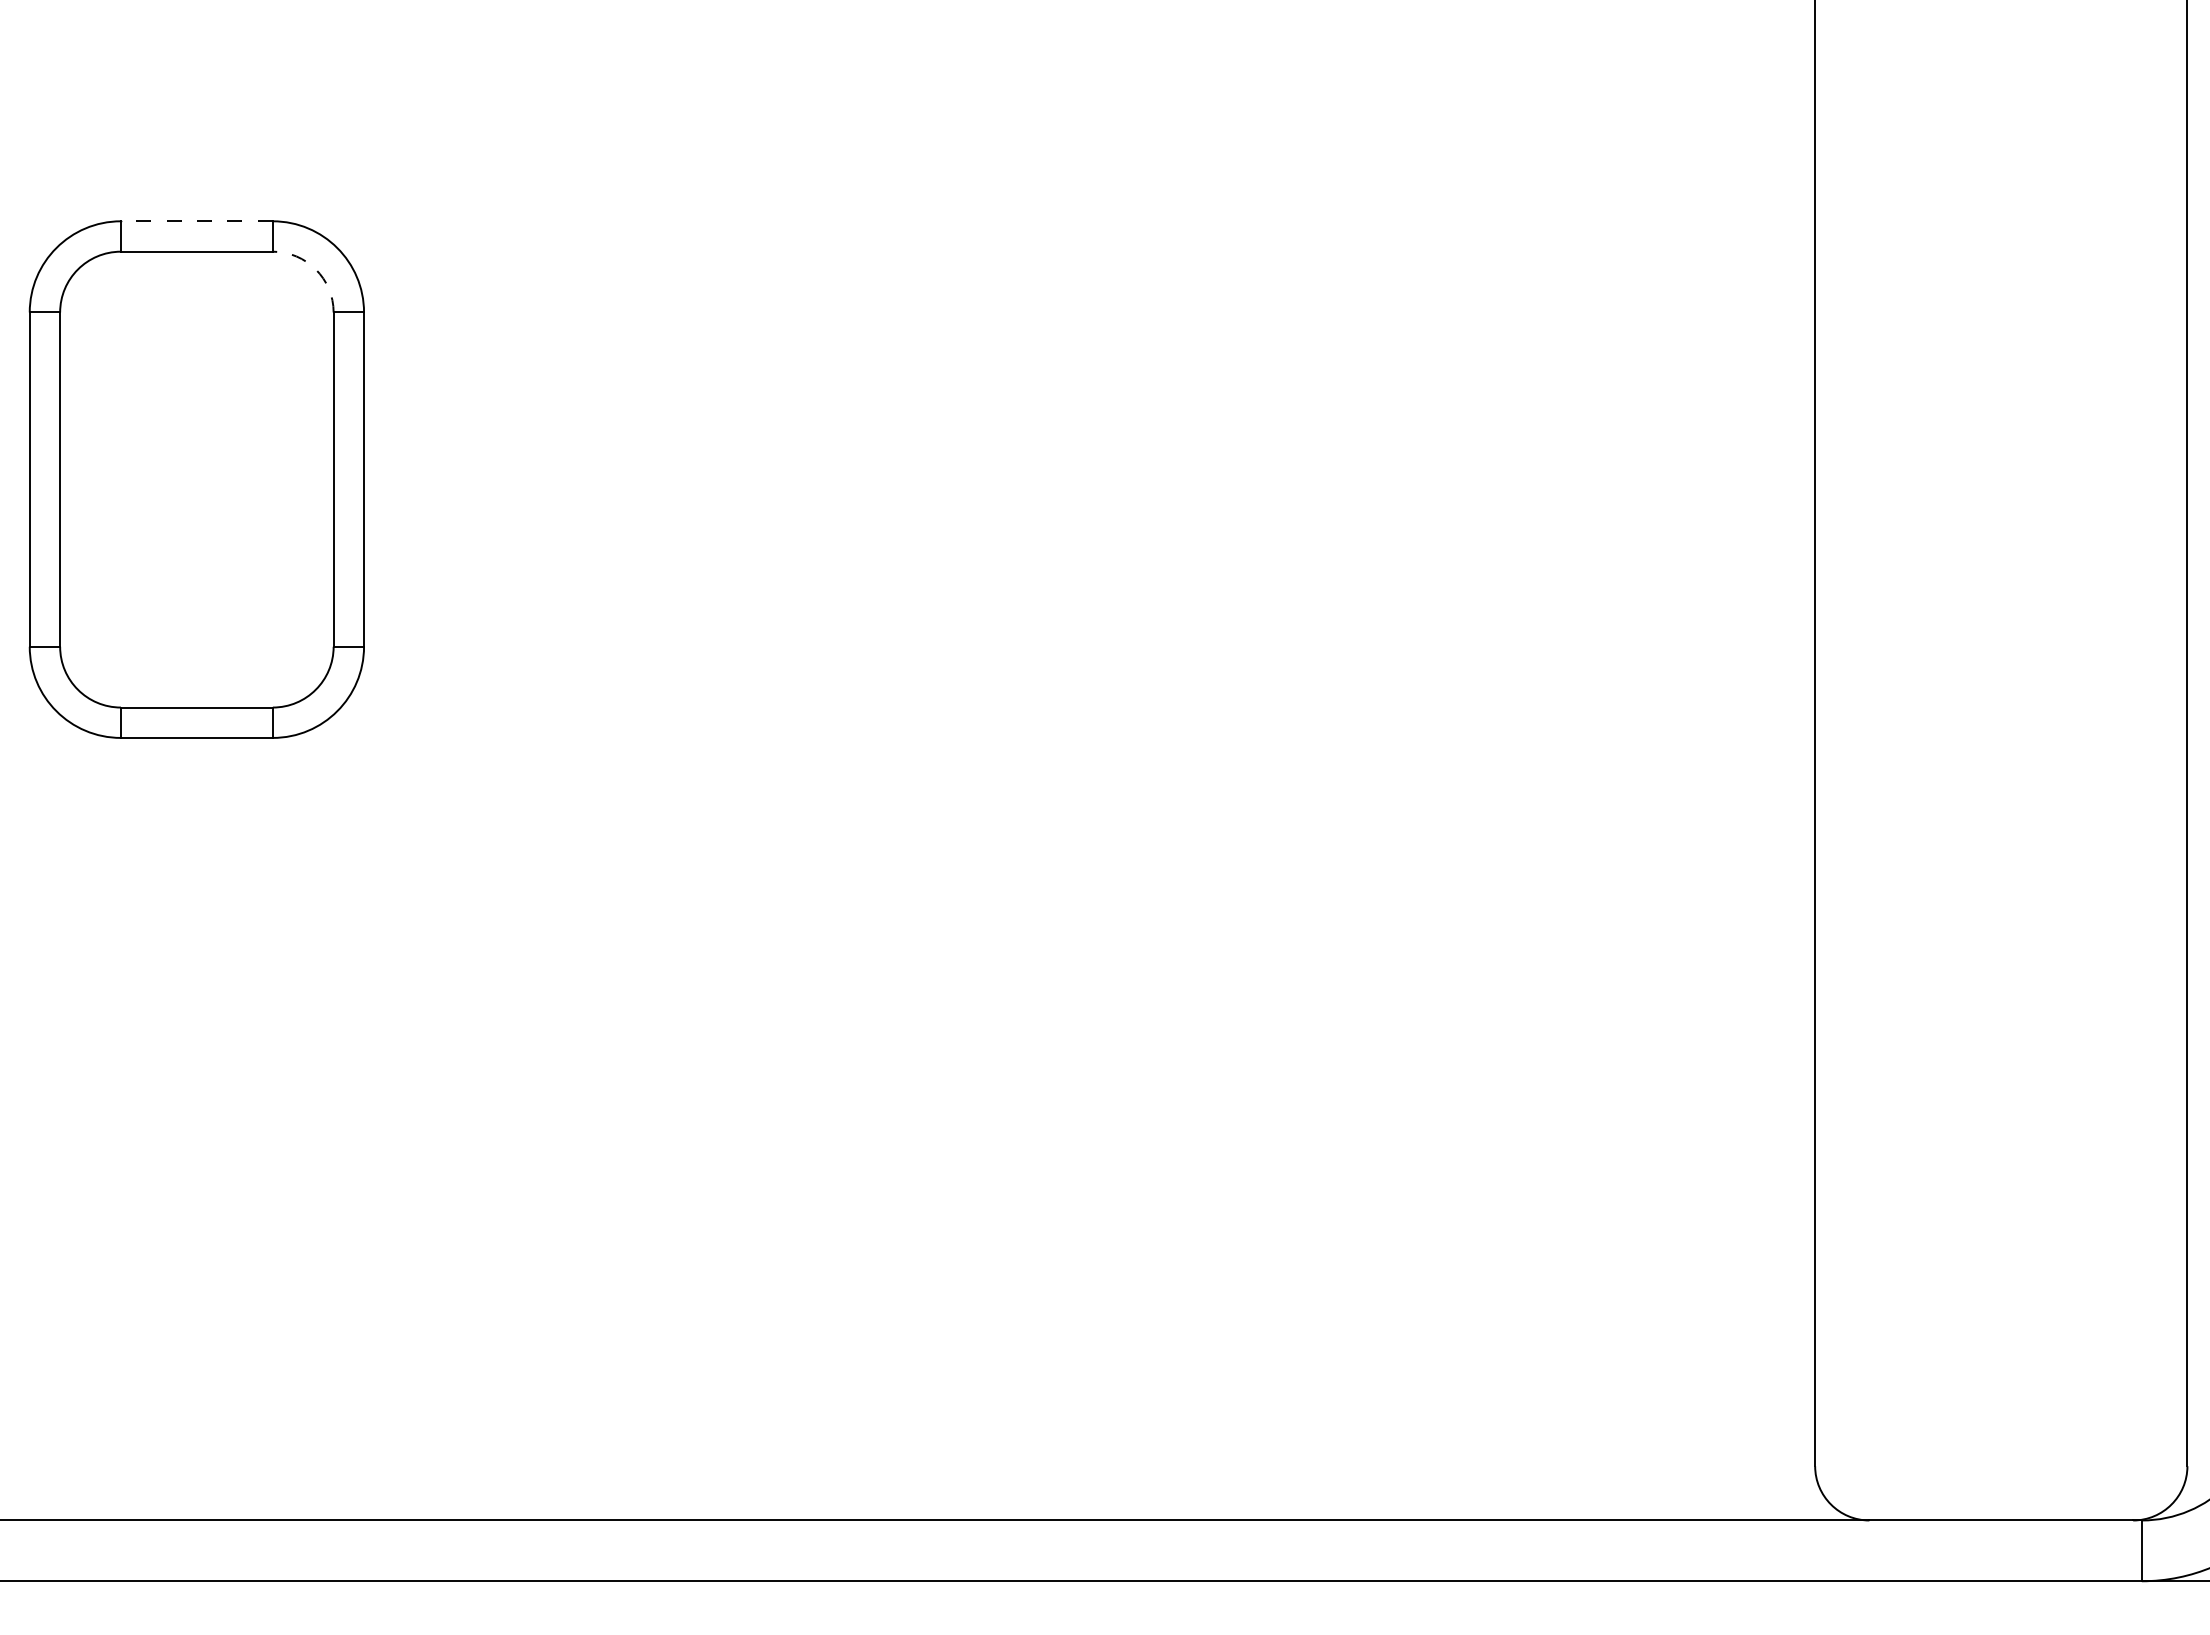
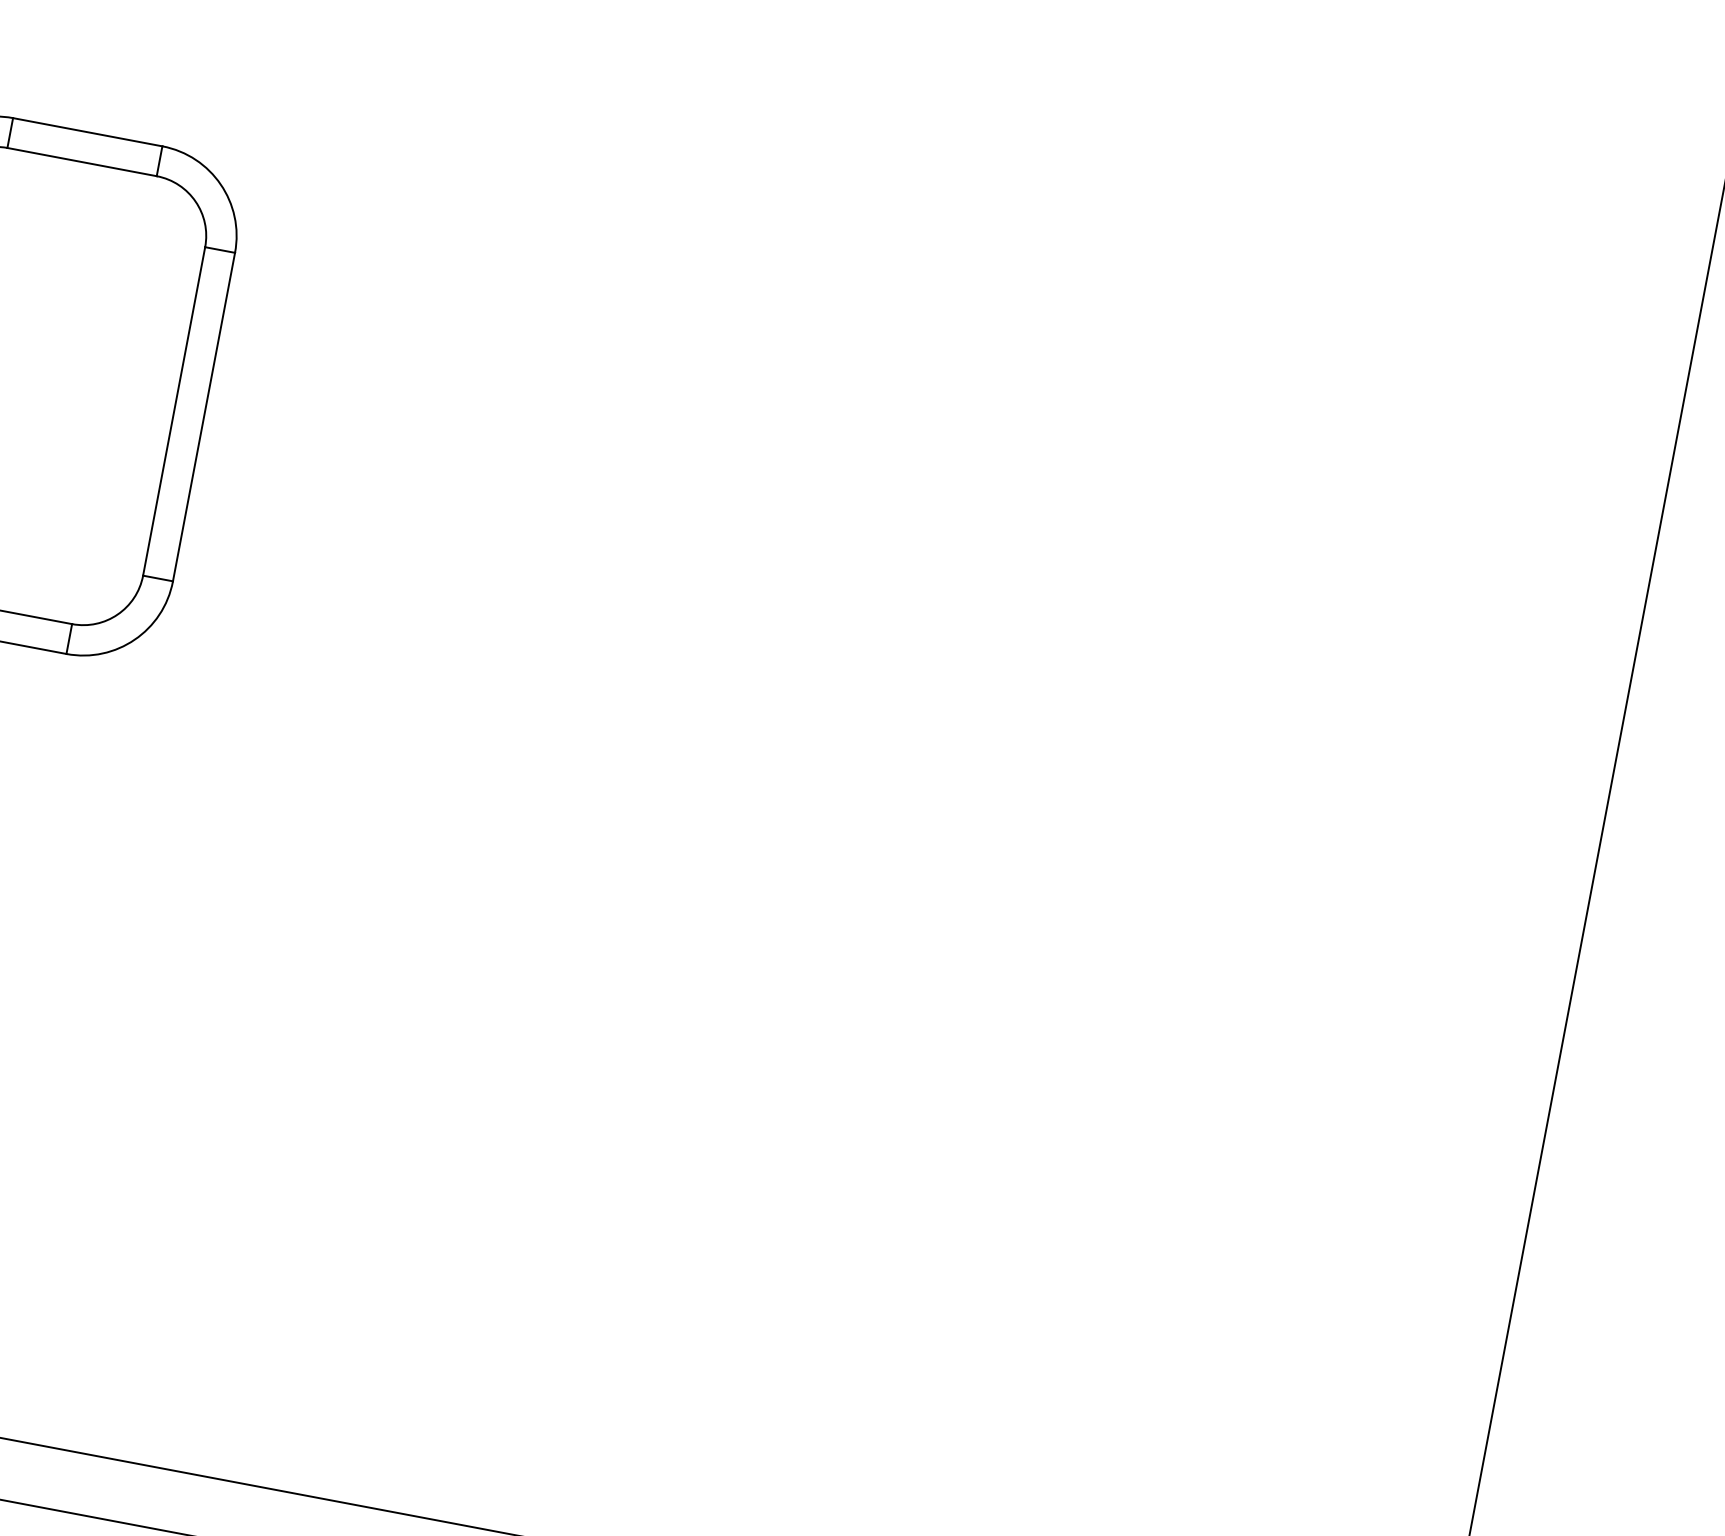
line: (196, 221) -> (87, 132), dashed -> solid
arc: (315, 269) -> (195, 201), dashed -> solid

